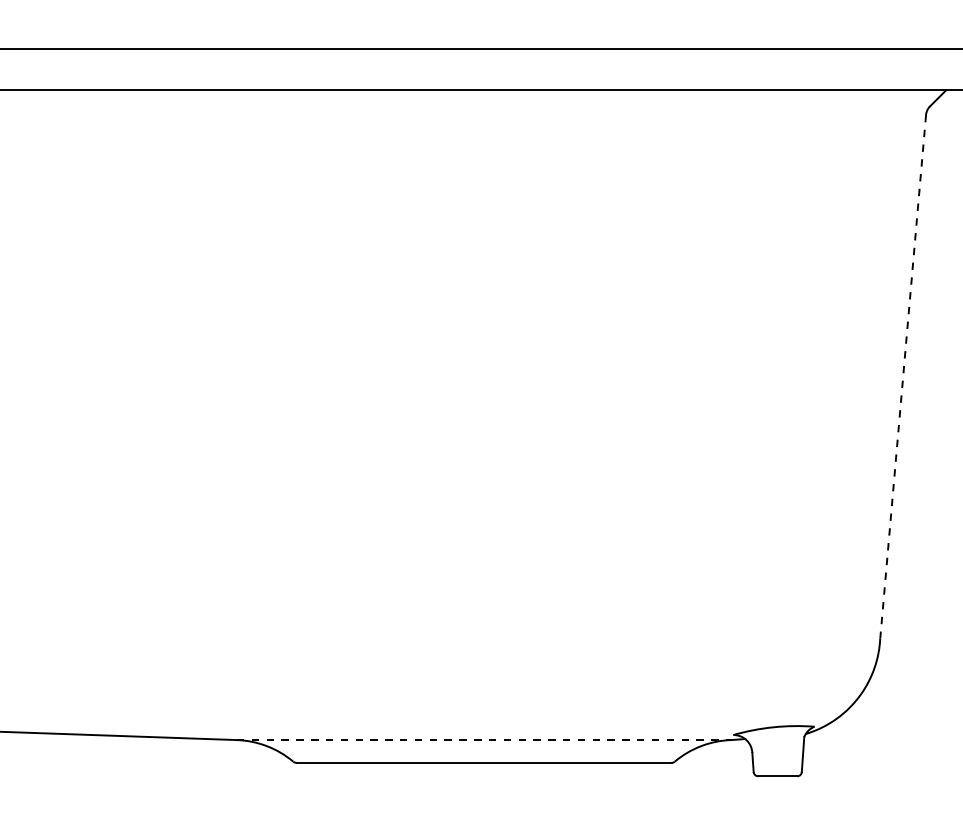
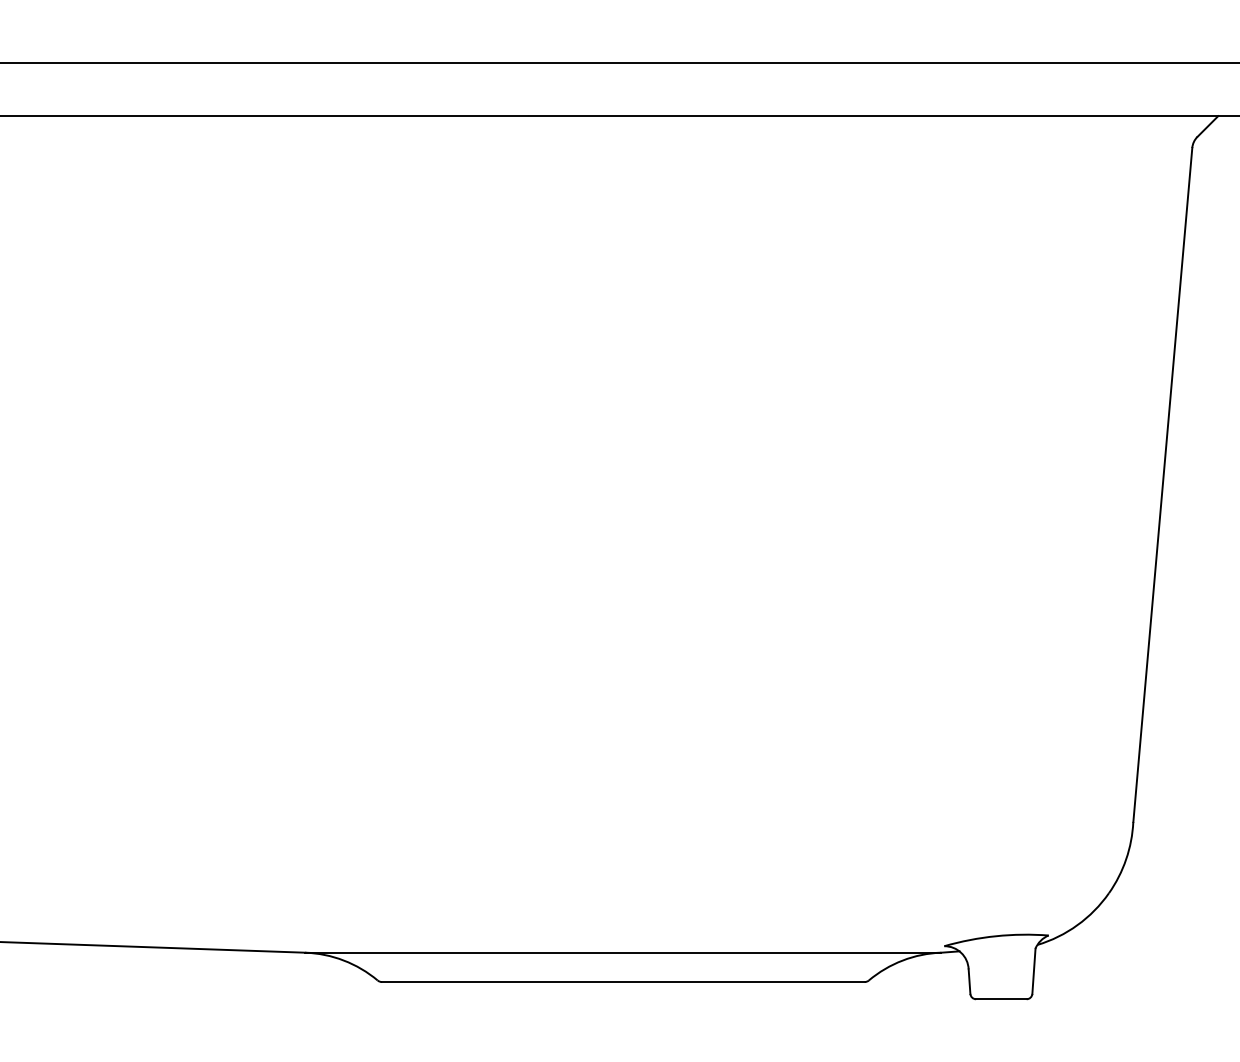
line: (902, 377) -> (1162, 485), dashed -> solid
line: (484, 739) -> (623, 952), dashed -> solid

